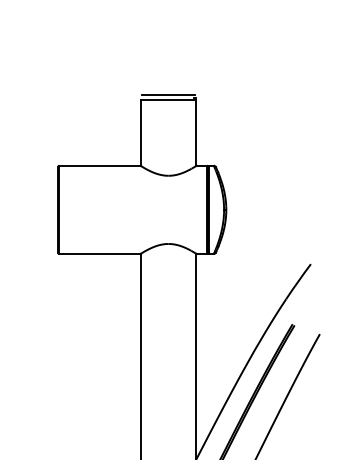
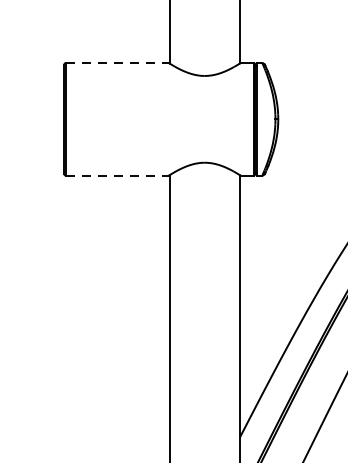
line: (99, 165) -> (116, 62), solid -> dashed
line: (99, 254) -> (116, 176), solid -> dashed

